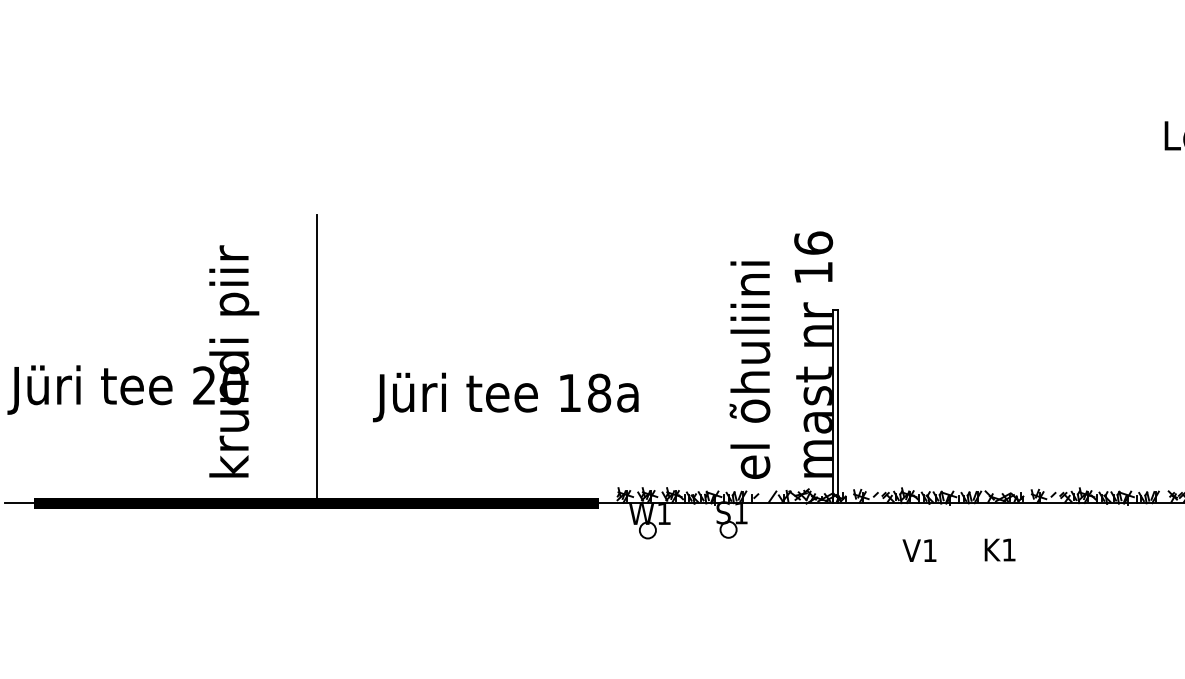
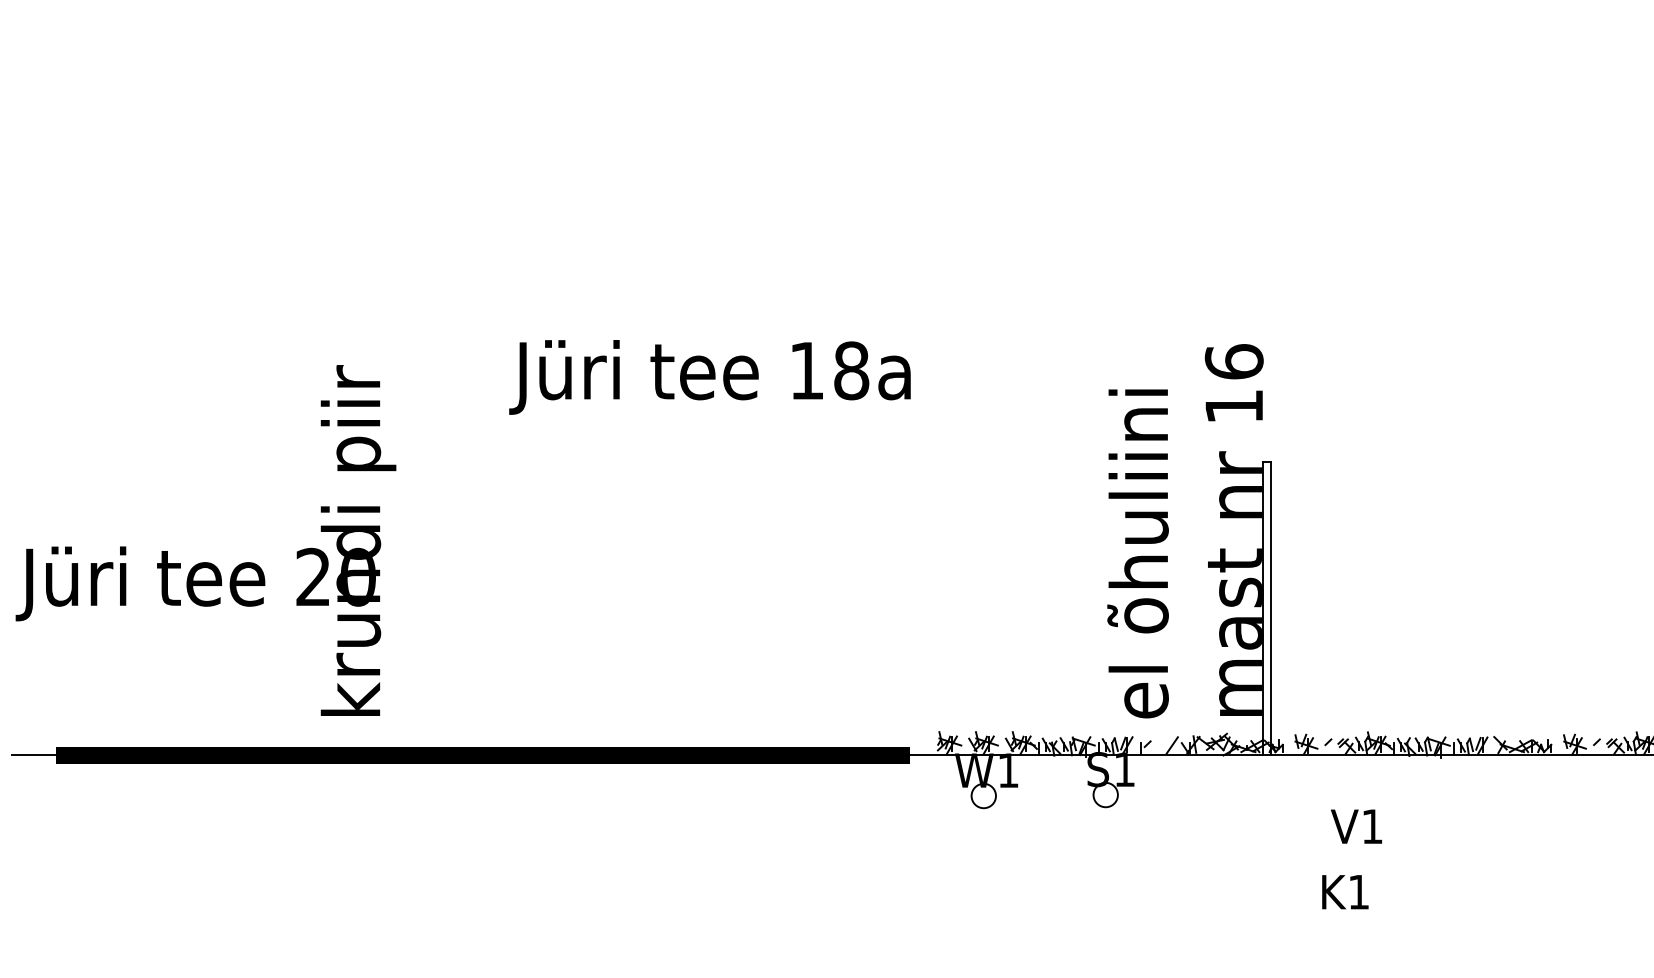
line: (316, 359) -> (482, 537), removed
text: (505, 397) -> (709, 377), moved
text: (999, 549) -> (1344, 891), moved
text: (919, 550) -> (1356, 826), moved

